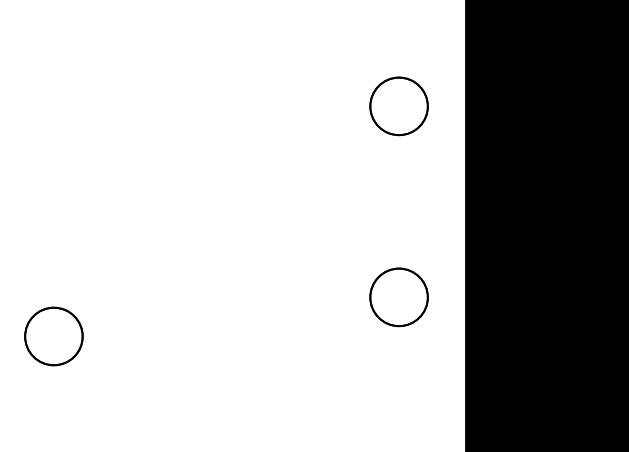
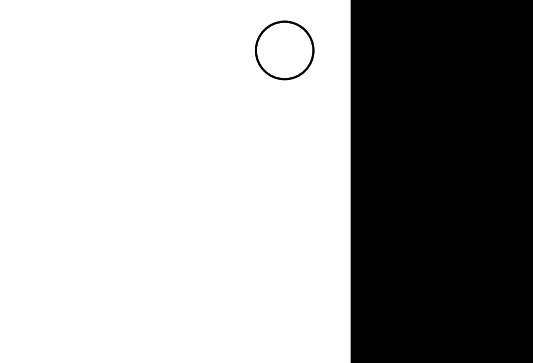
part: (398, 297) -> (284, 241), removed

